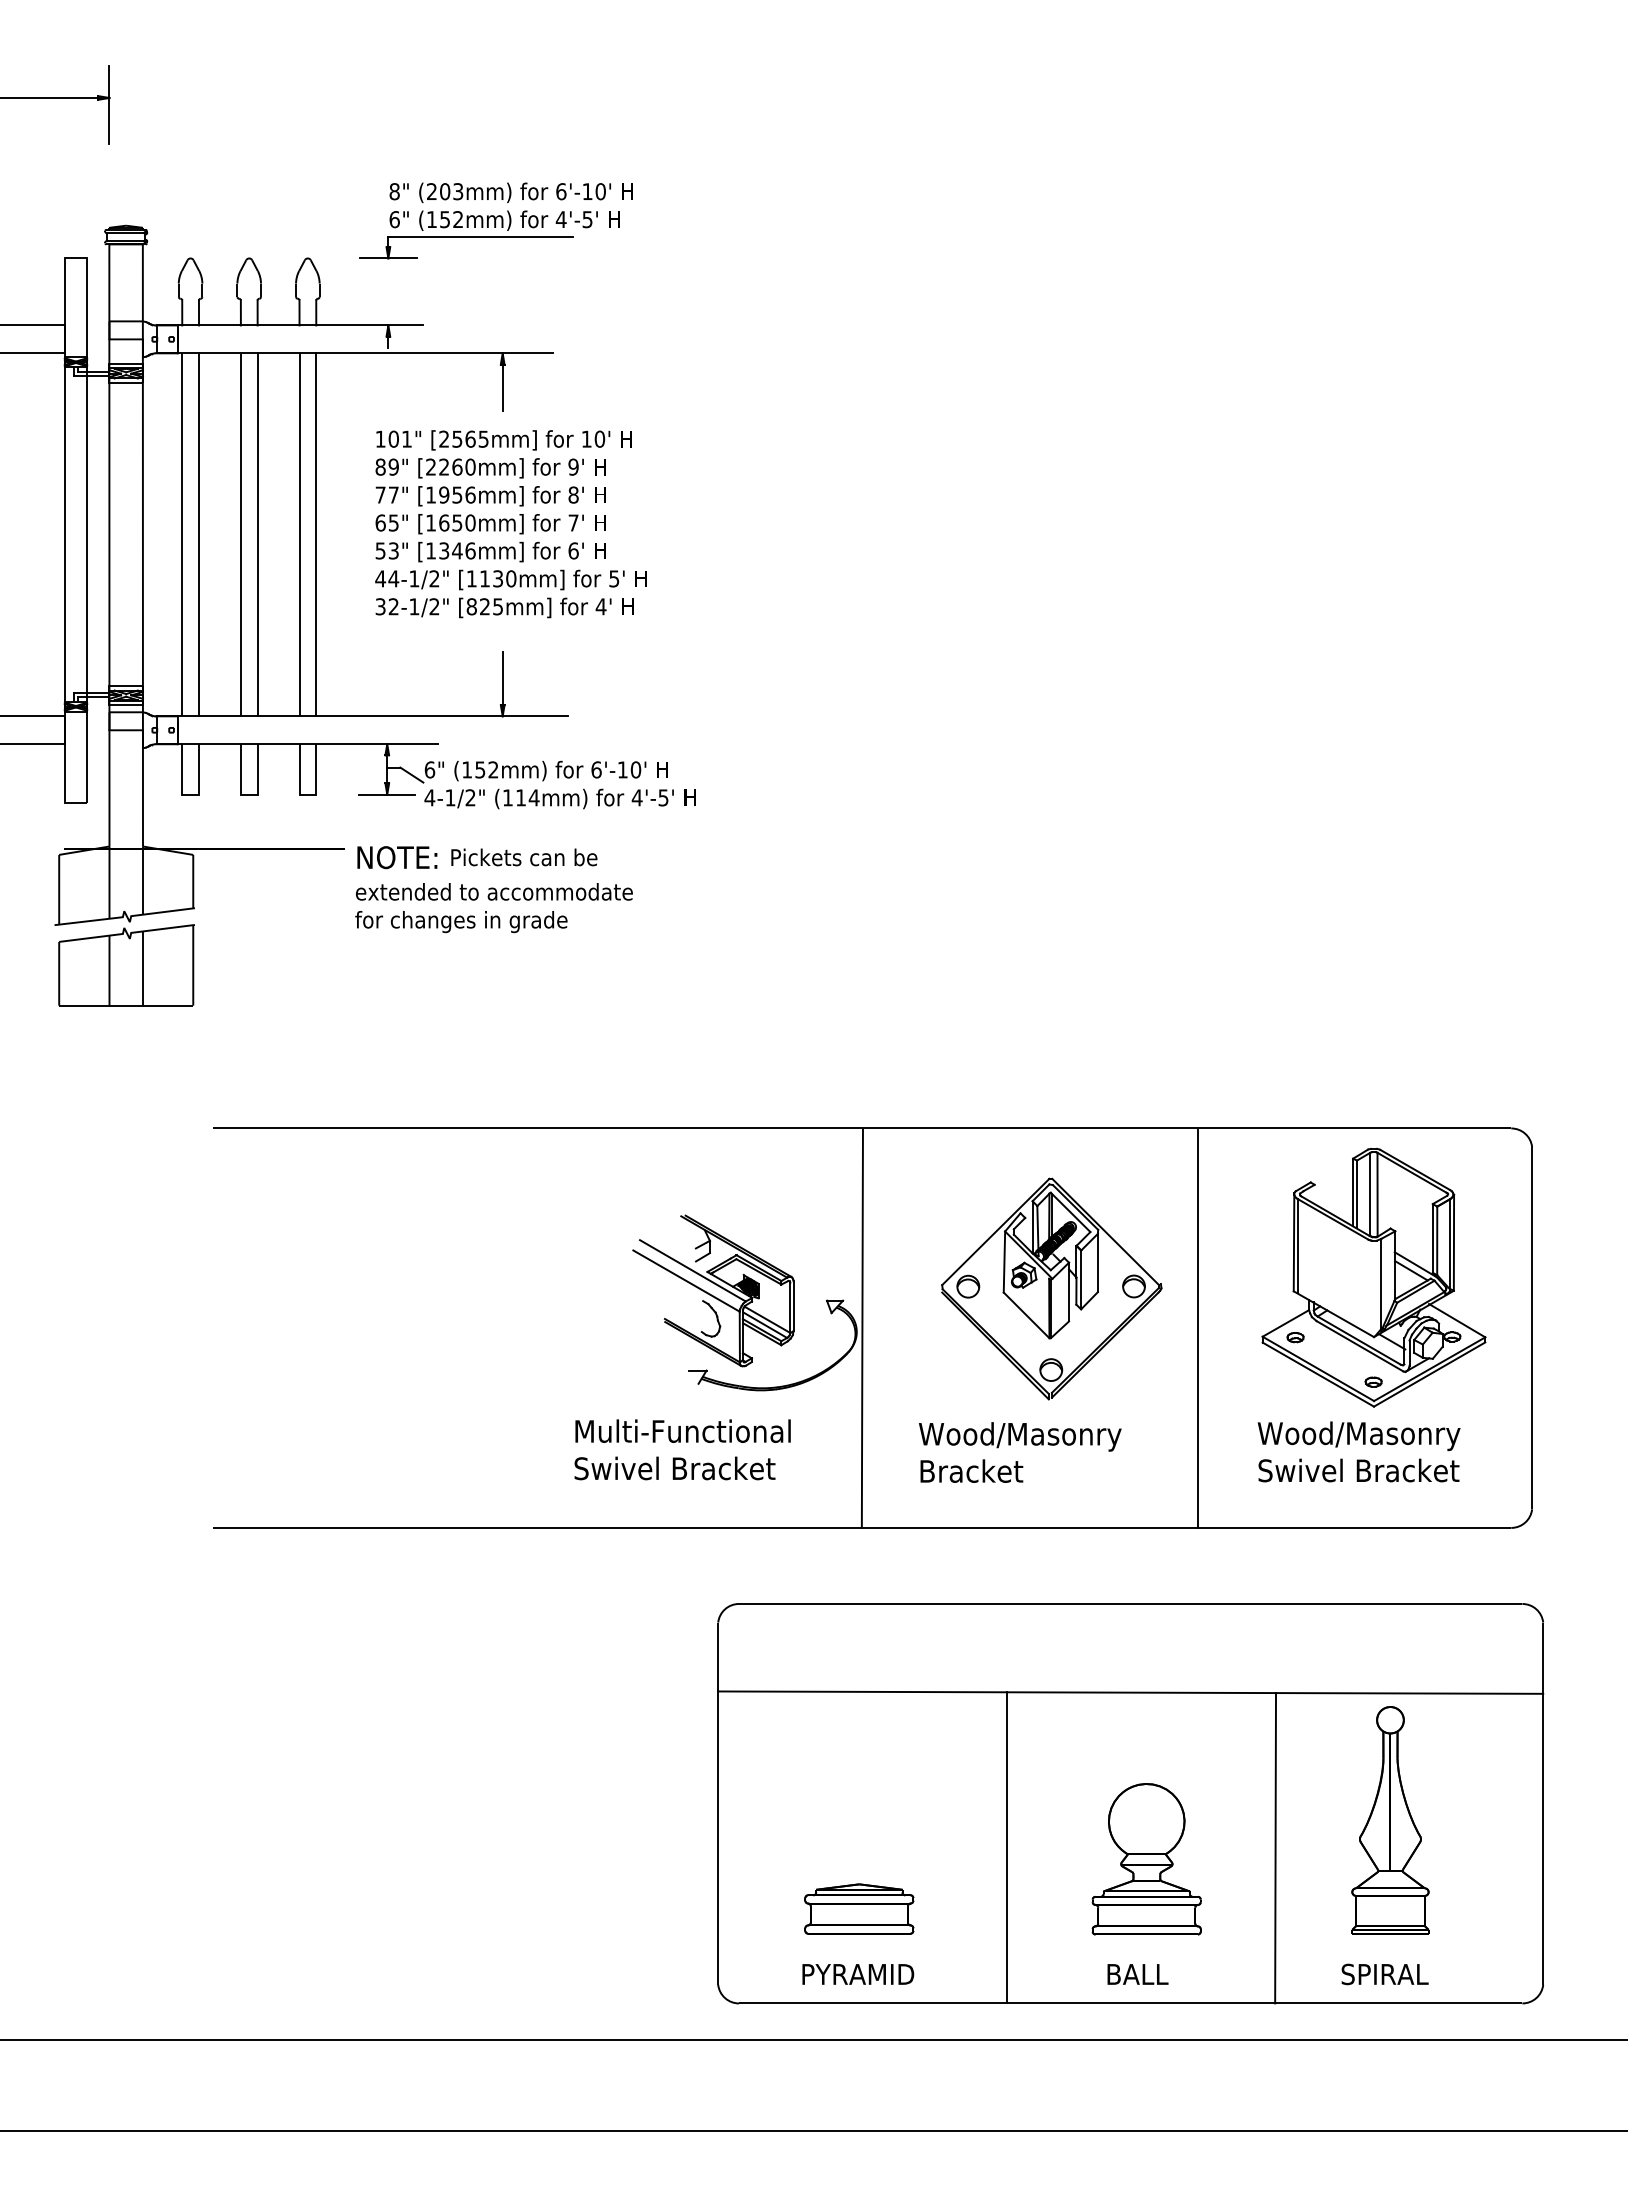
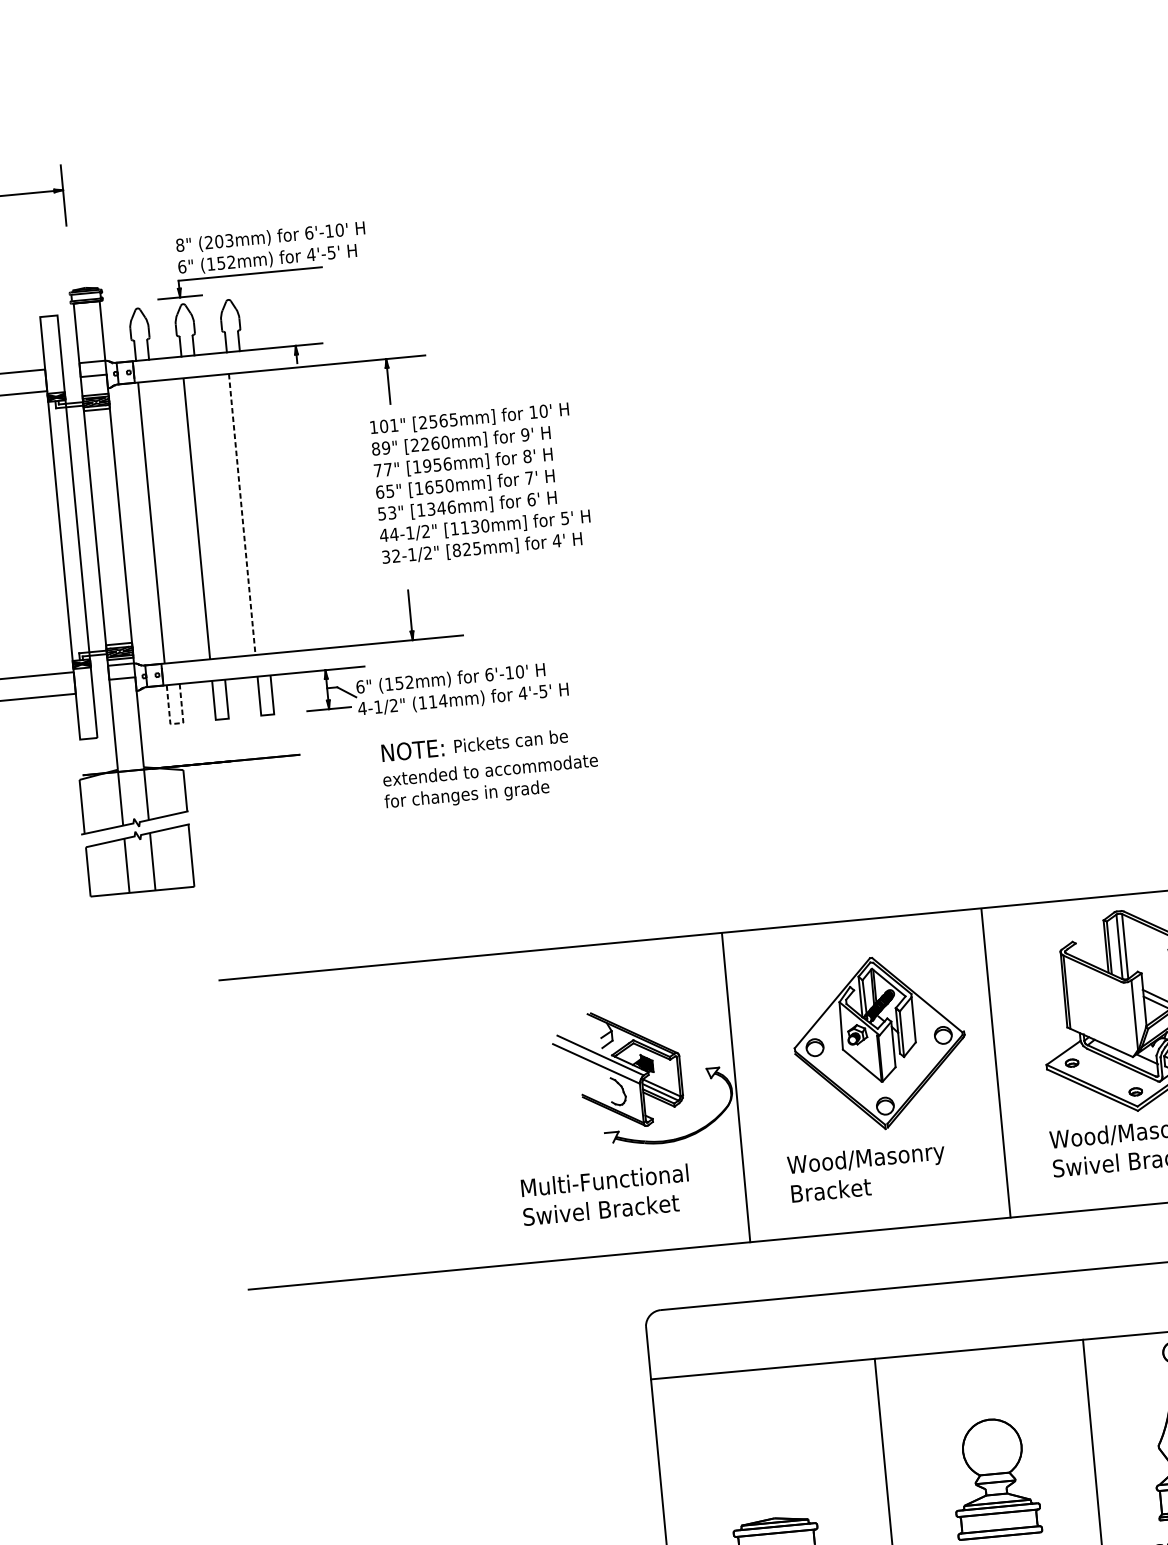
part: (495, 220) -> (260, 260), moved
text: (510, 524) -> (480, 483), moved
line: (199, 534) -> (164, 521), removed
line: (257, 534) -> (209, 517), removed
line: (316, 534) -> (255, 512), removed
line: (299, 535) -> (242, 515), solid -> dashed
line: (190, 794) -> (176, 723), solid -> dashed
text: (493, 889) -> (489, 768), moved

